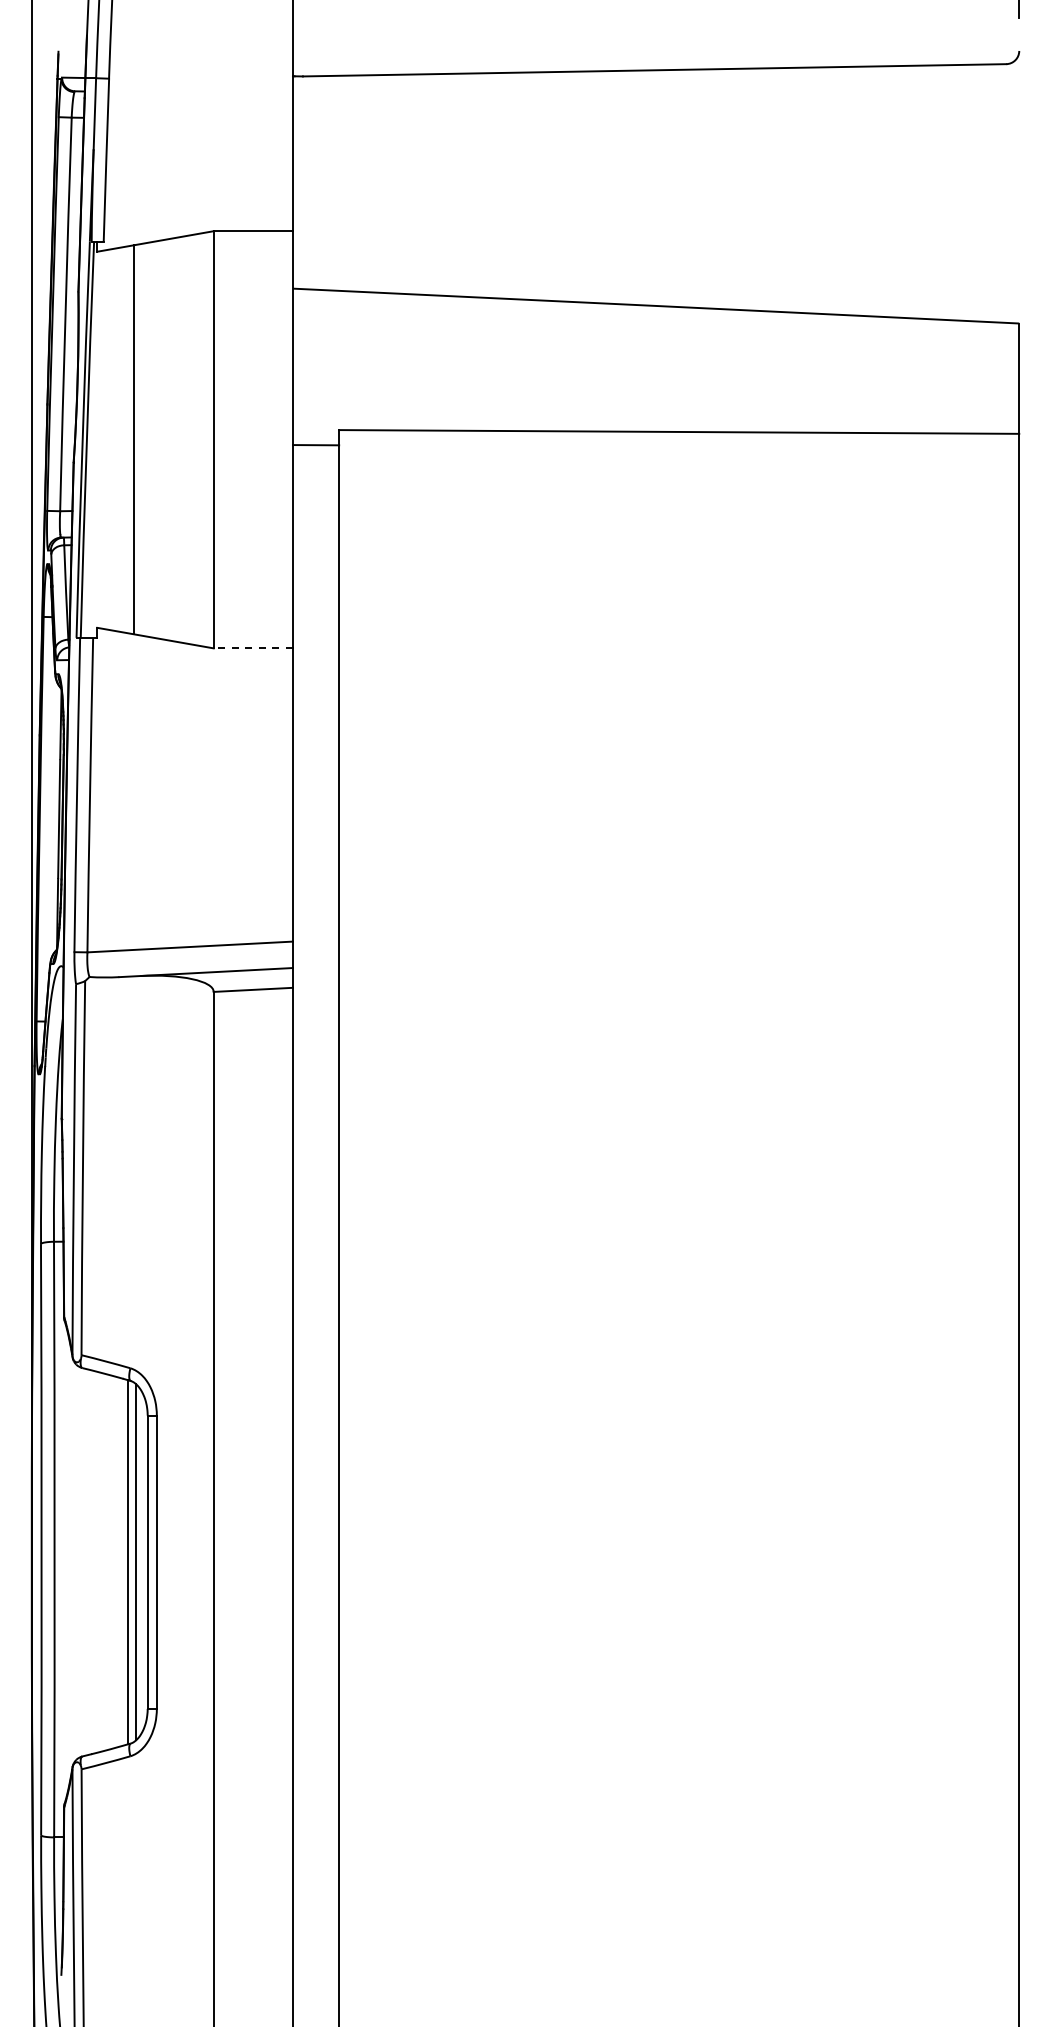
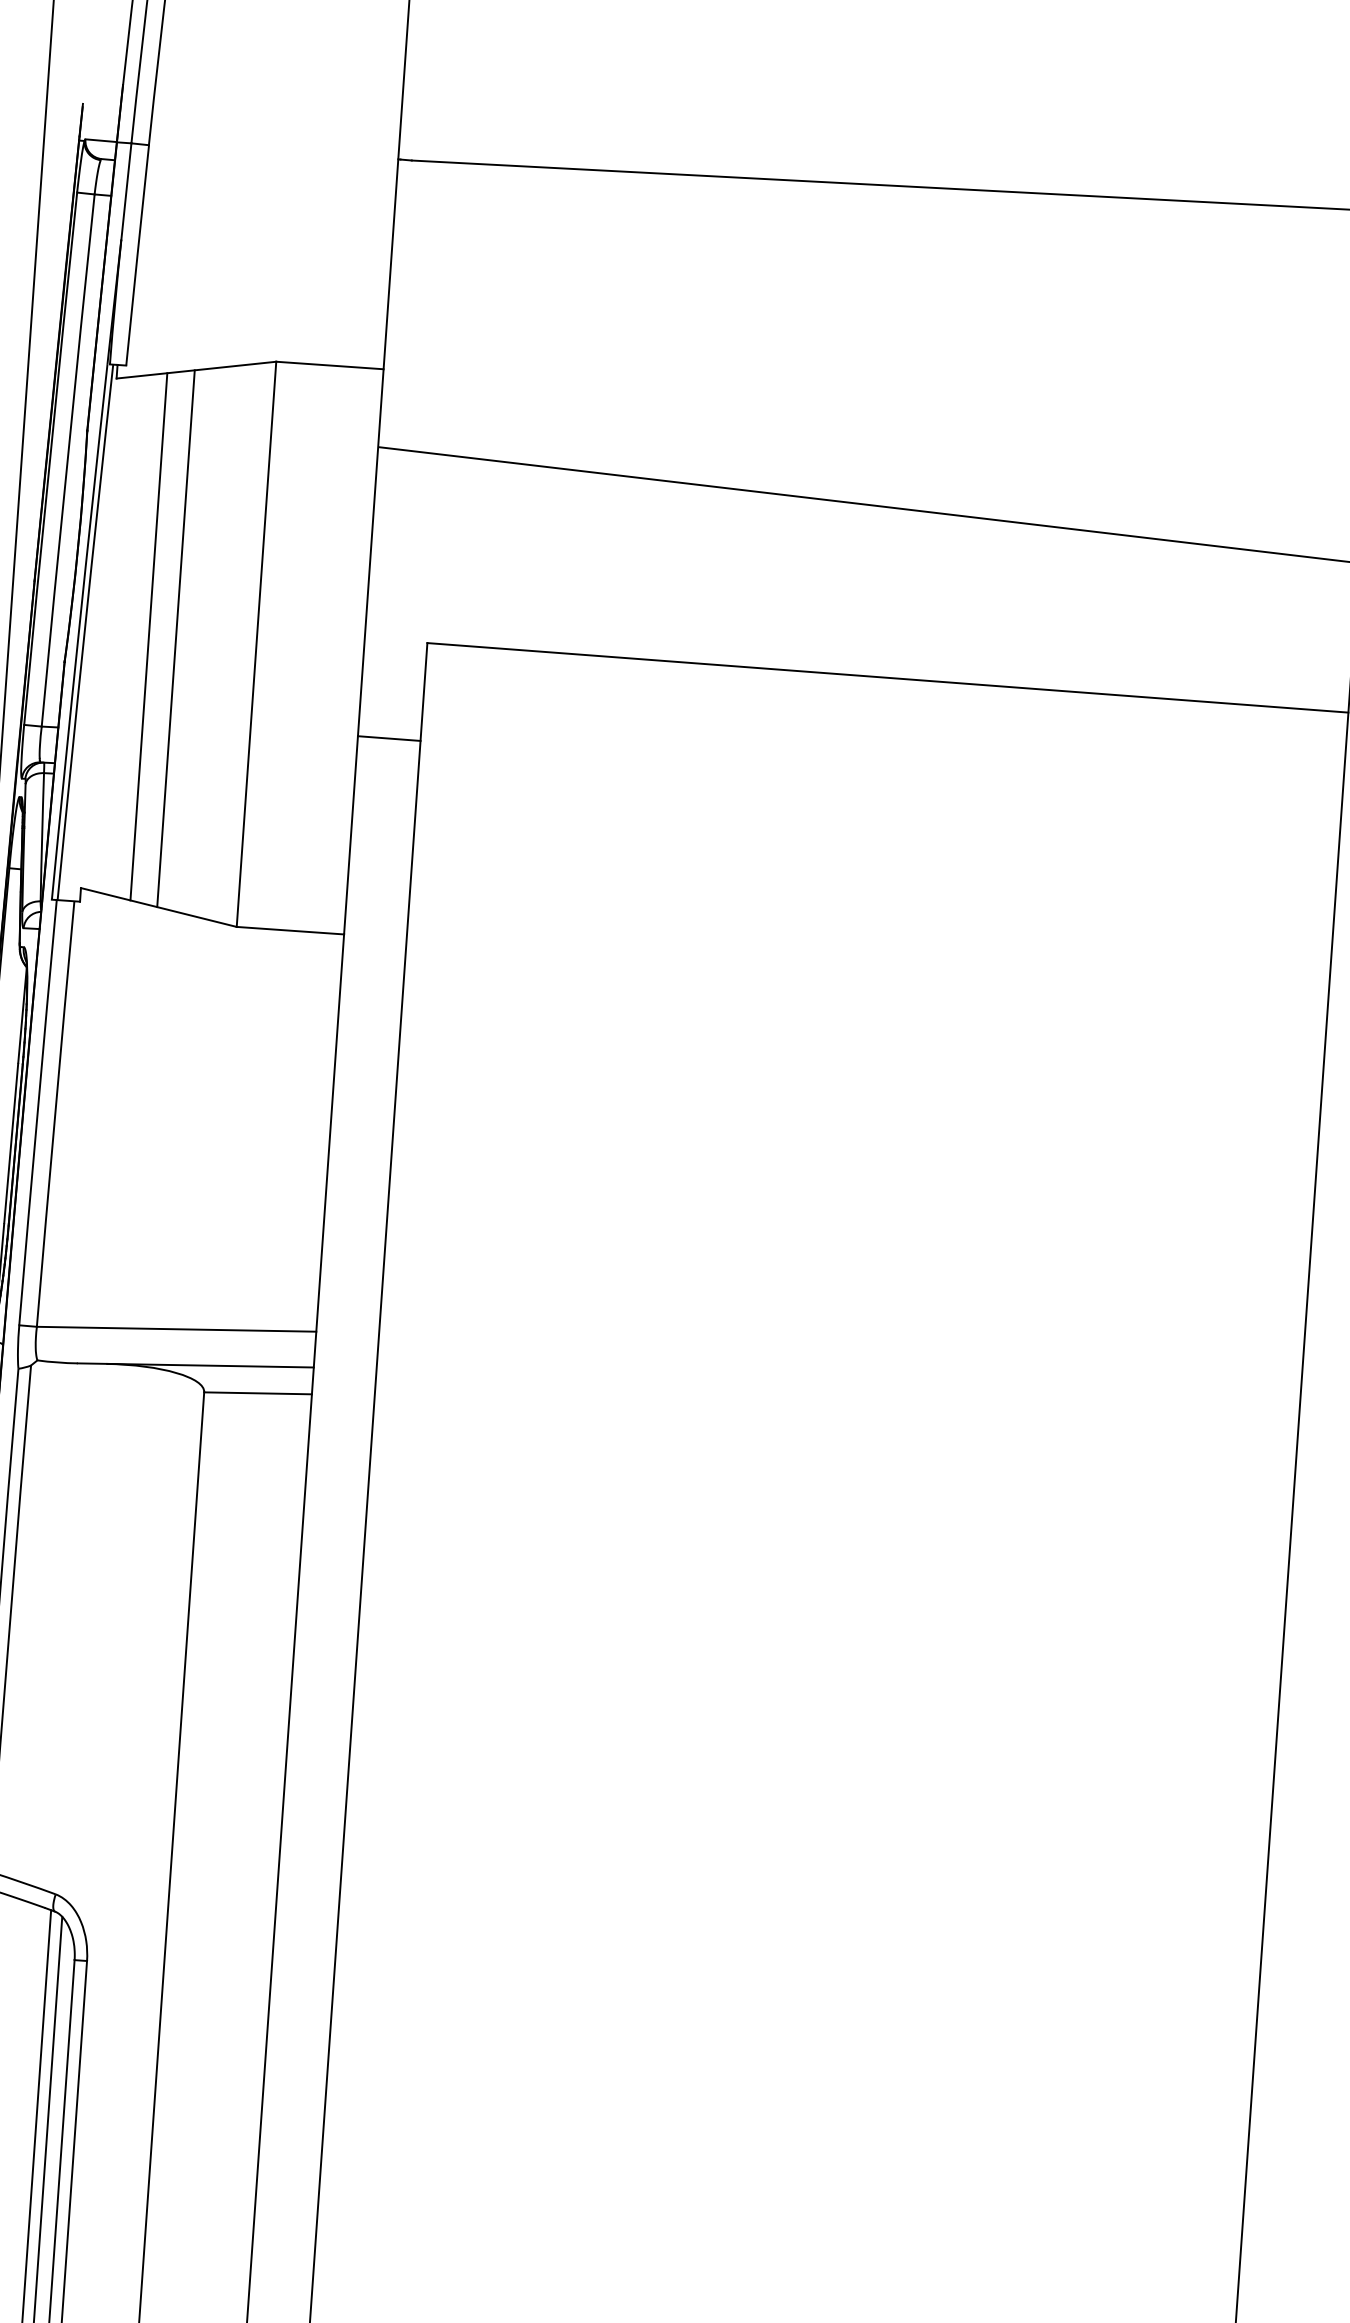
line: (154, 439) -> (176, 638), added
line: (315, 445) -> (388, 738), moved
line: (253, 648) -> (290, 930), dashed -> solid

